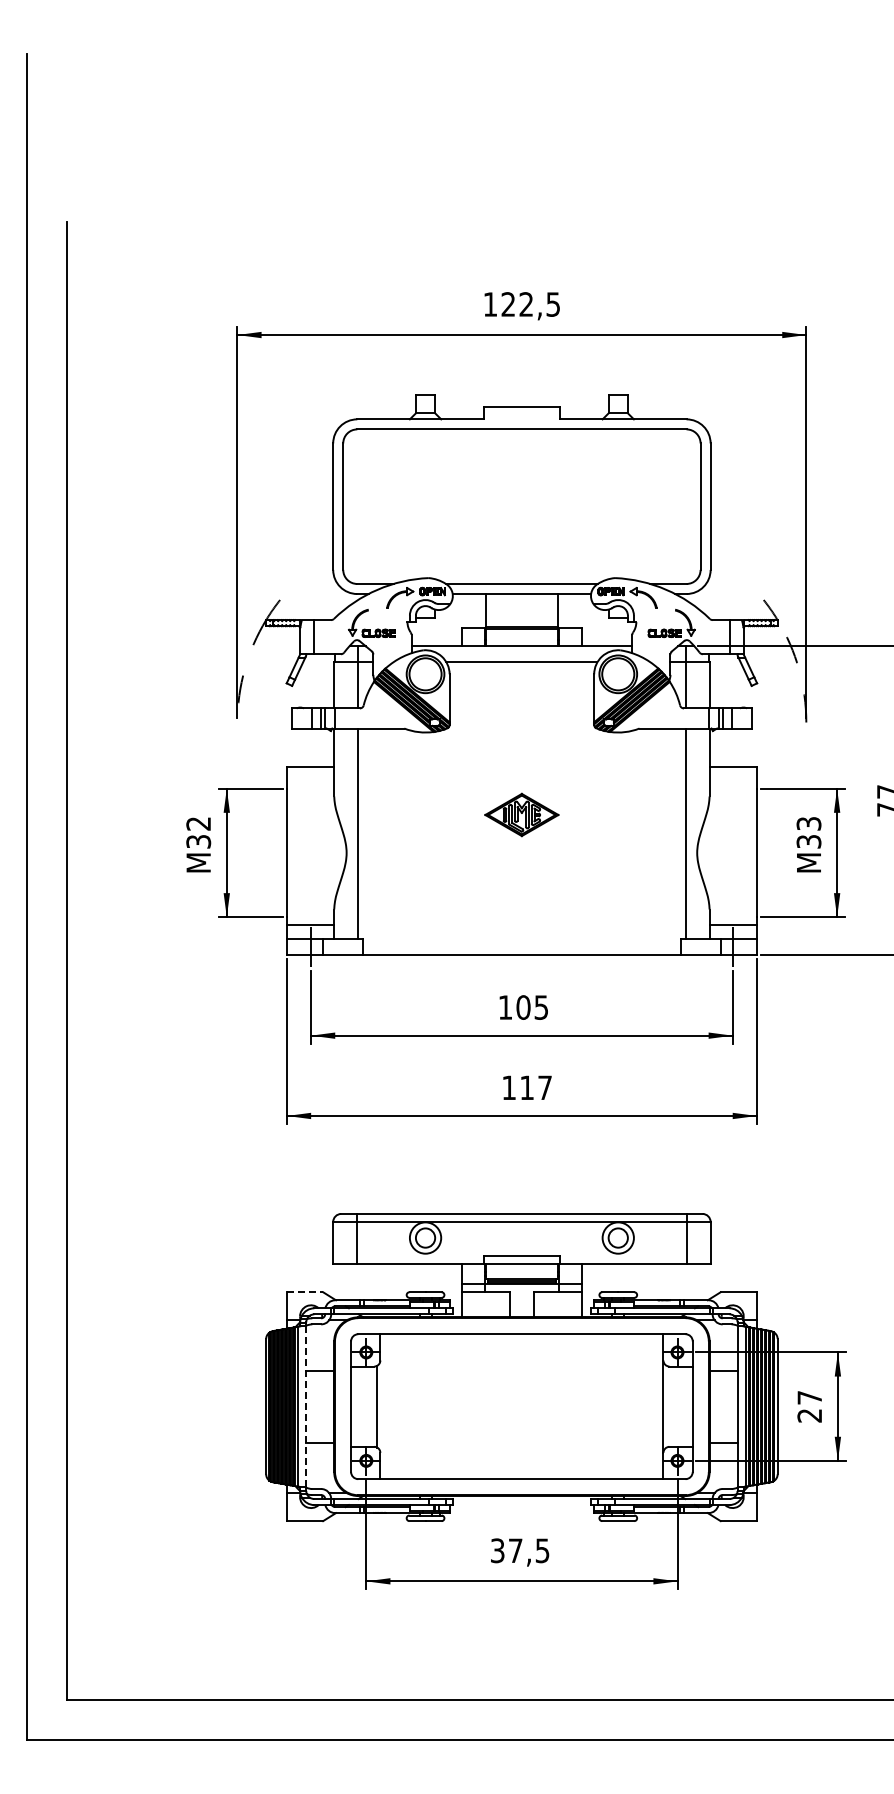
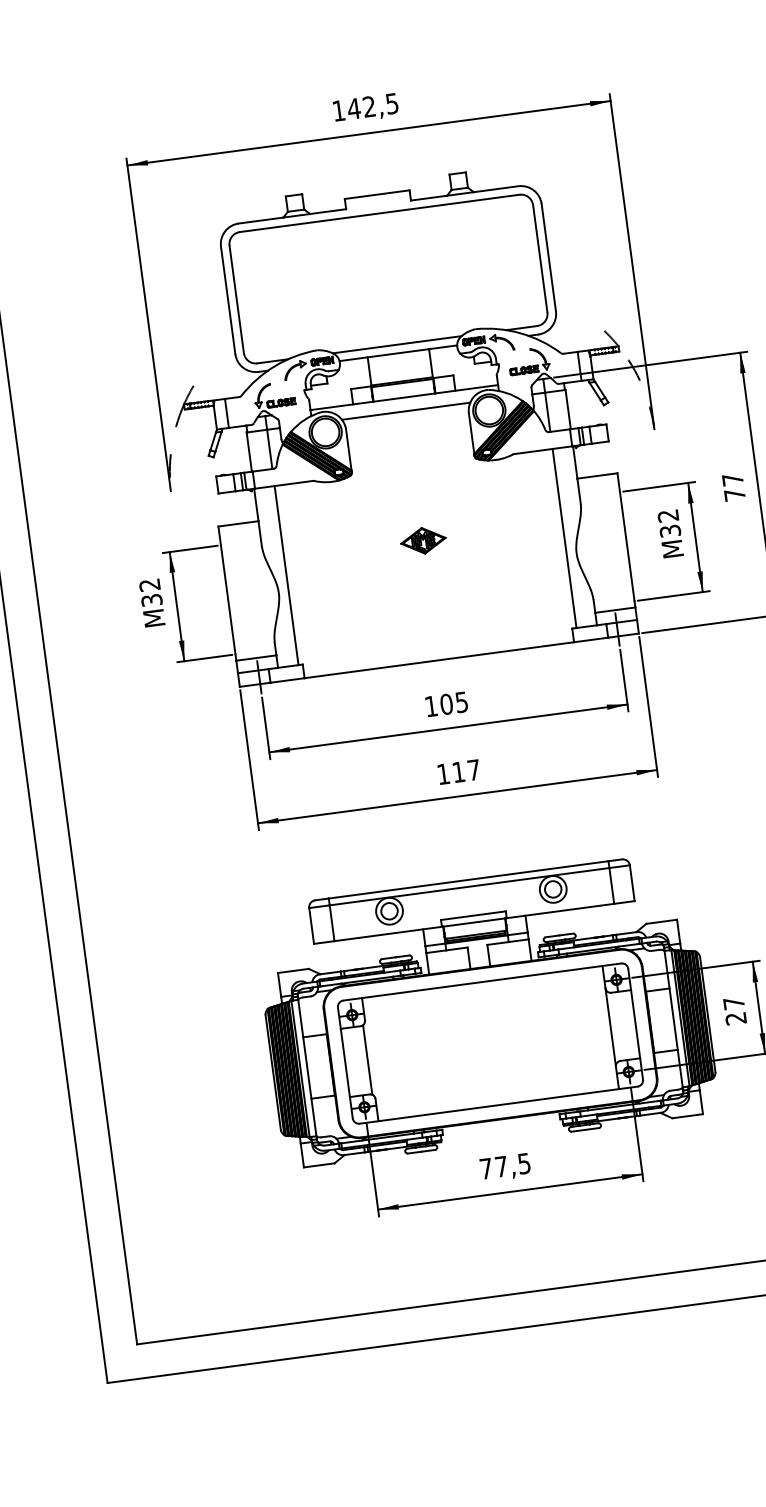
text: (508, 304) -> (354, 108), 122,5 -> 142,5
part: (521, 814) -> (423, 540), size x0.71
text: (808, 823) -> (667, 515), 33 -> 32
line: (305, 1292) -> (293, 971), dashed -> solid
line: (306, 1406) -> (307, 1067), dashed -> solid
text: (497, 1550) -> (486, 1168), 37,5 -> 77,5

